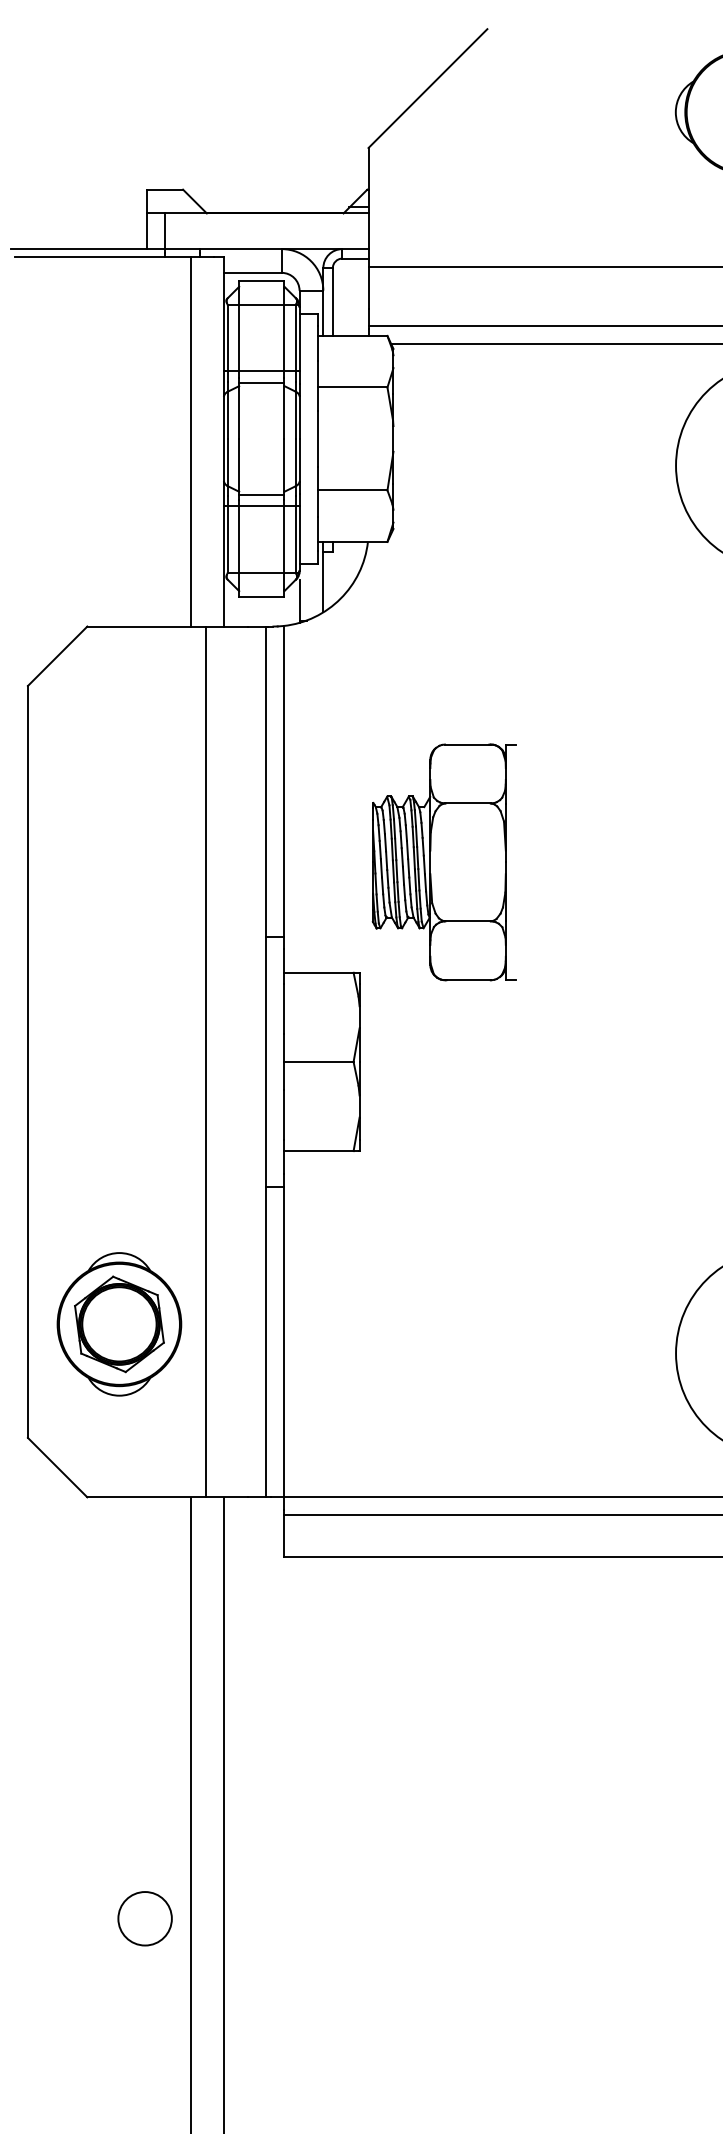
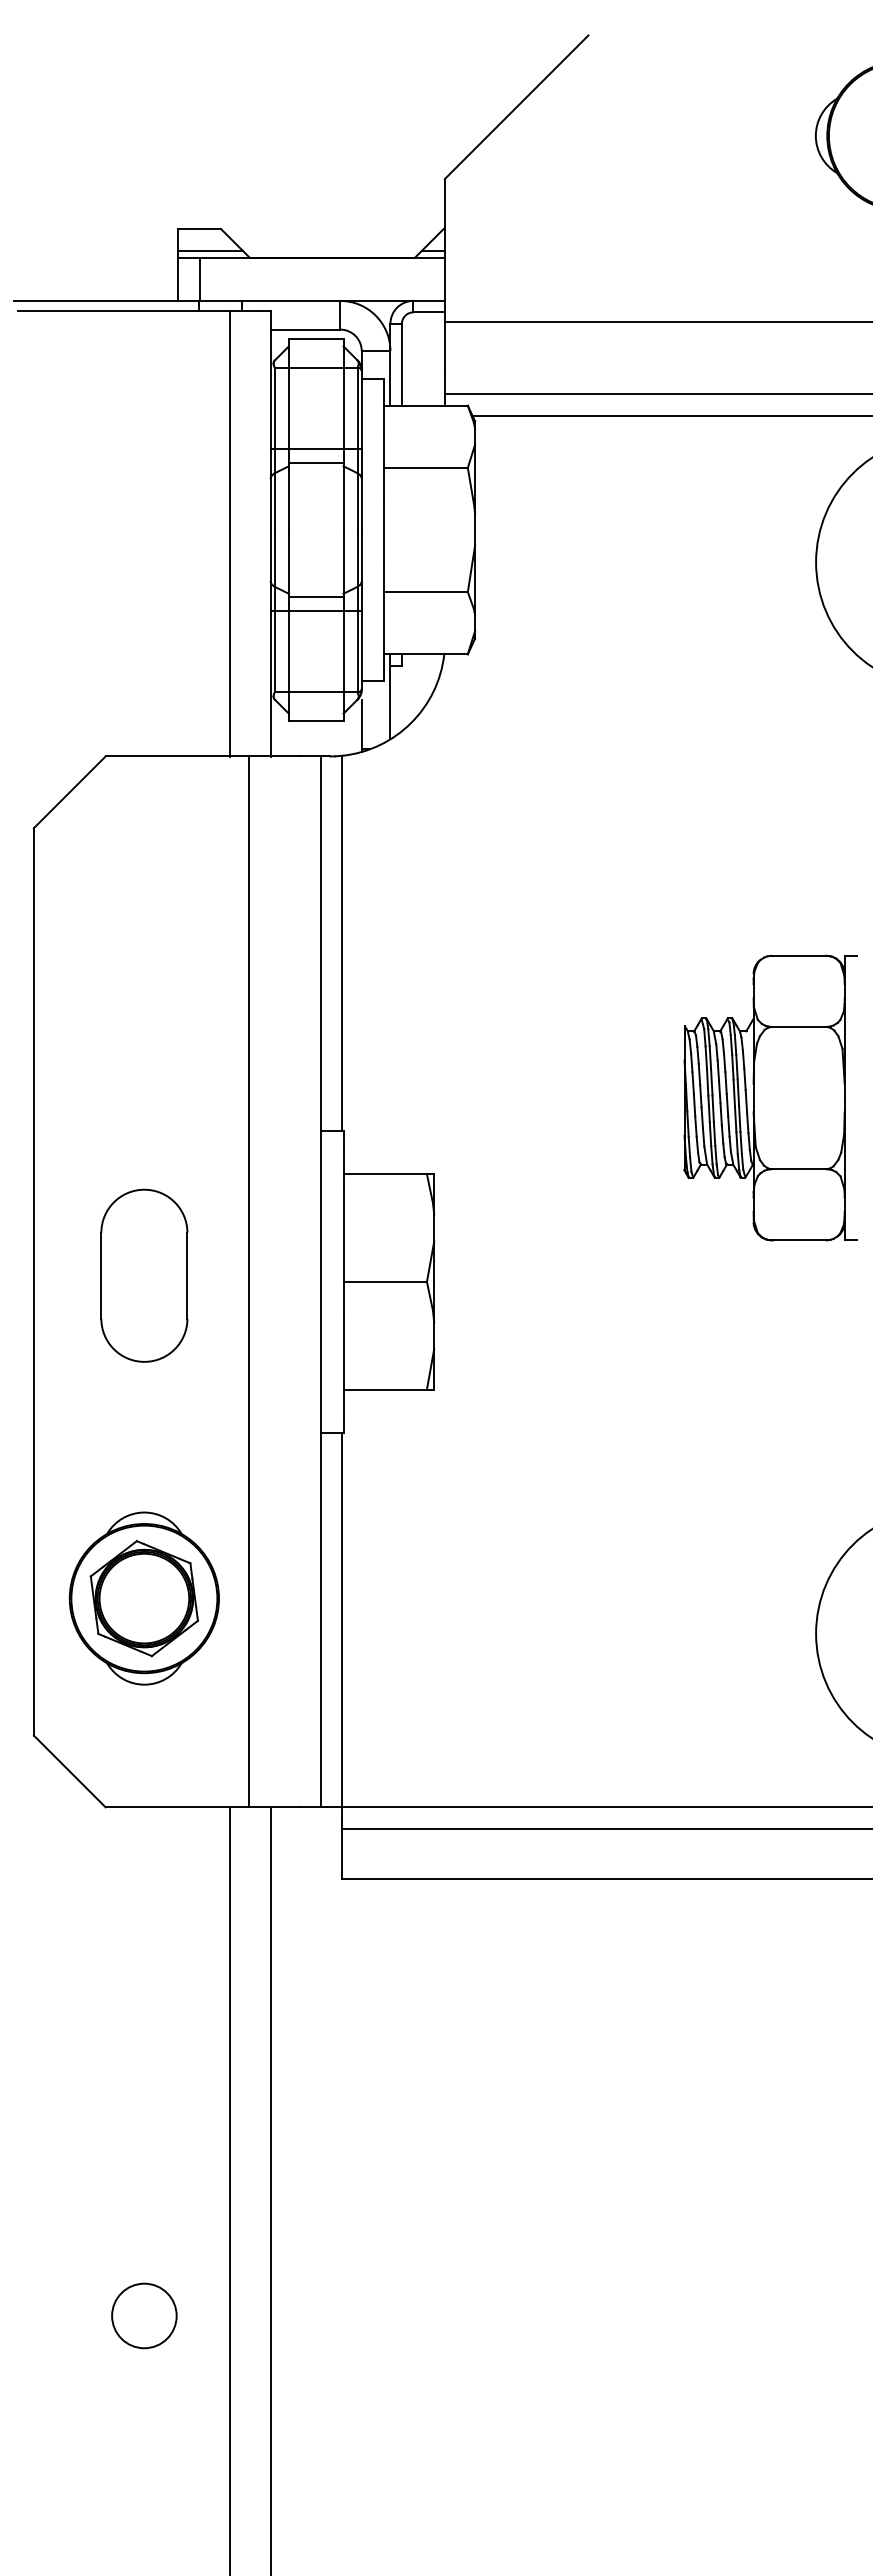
line: (173, 207) -> (209, 250), added
part: (444, 861) -> (770, 1097), moved
part: (119, 1056) -> (144, 1275), added
circle: (145, 1918) -> (144, 2315), moved

